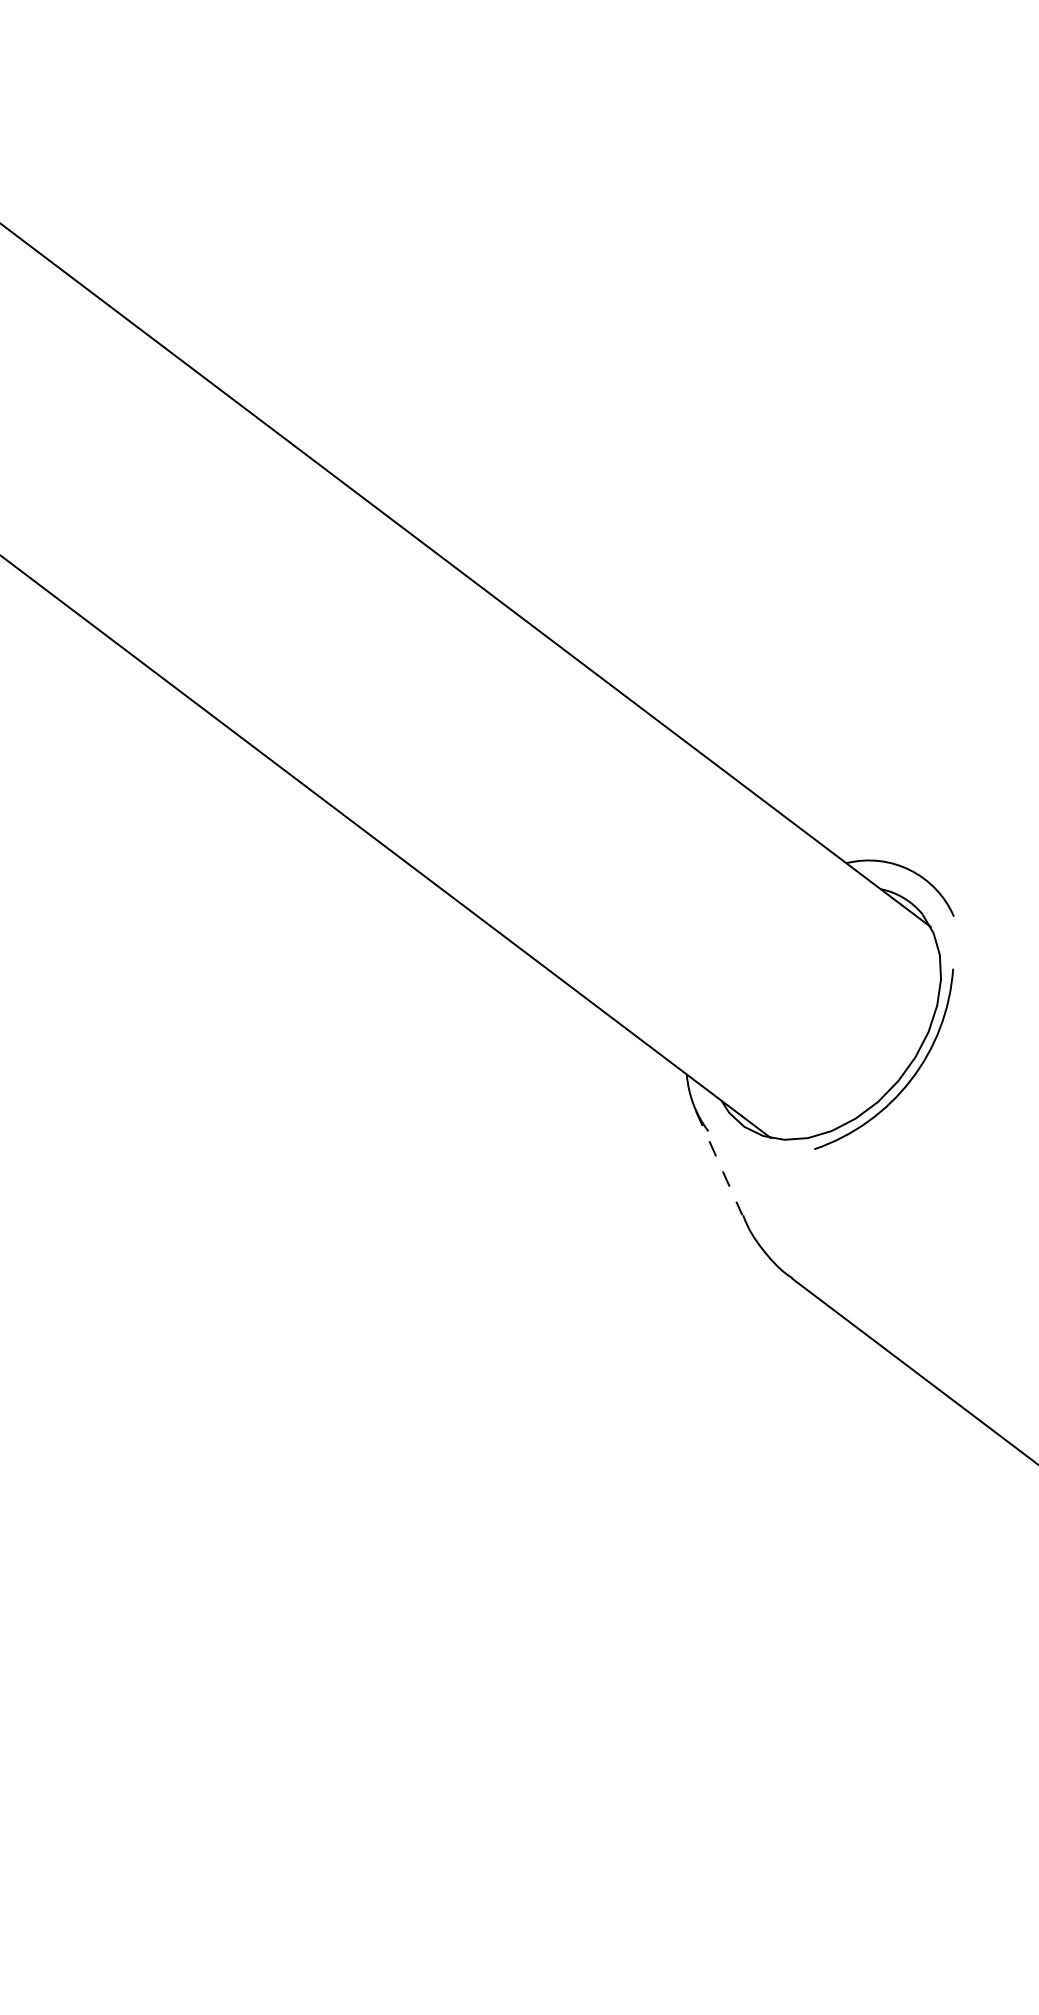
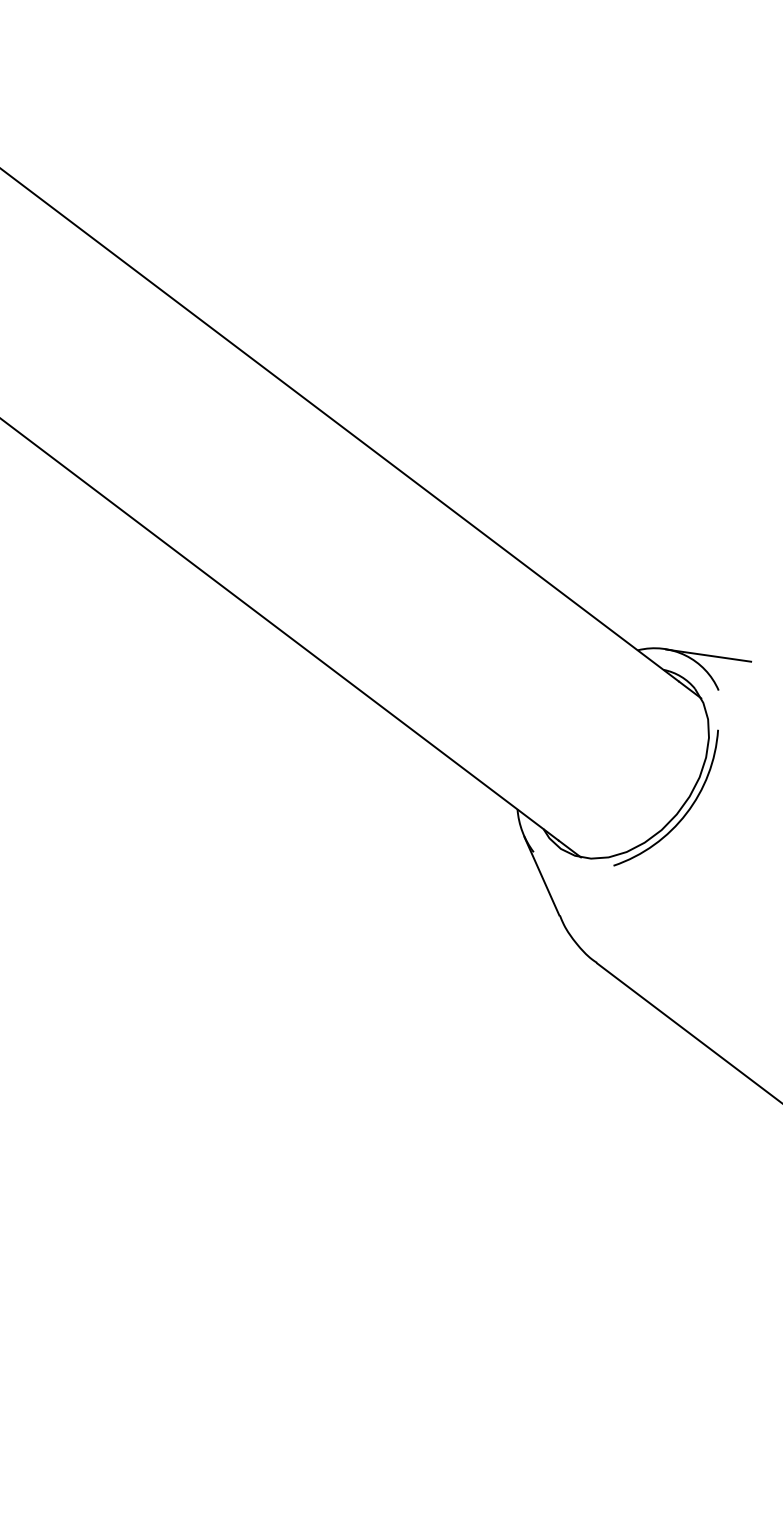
line: (940, 870) -> (708, 655), added
line: (719, 1163) -> (542, 876), dashed -> solid

